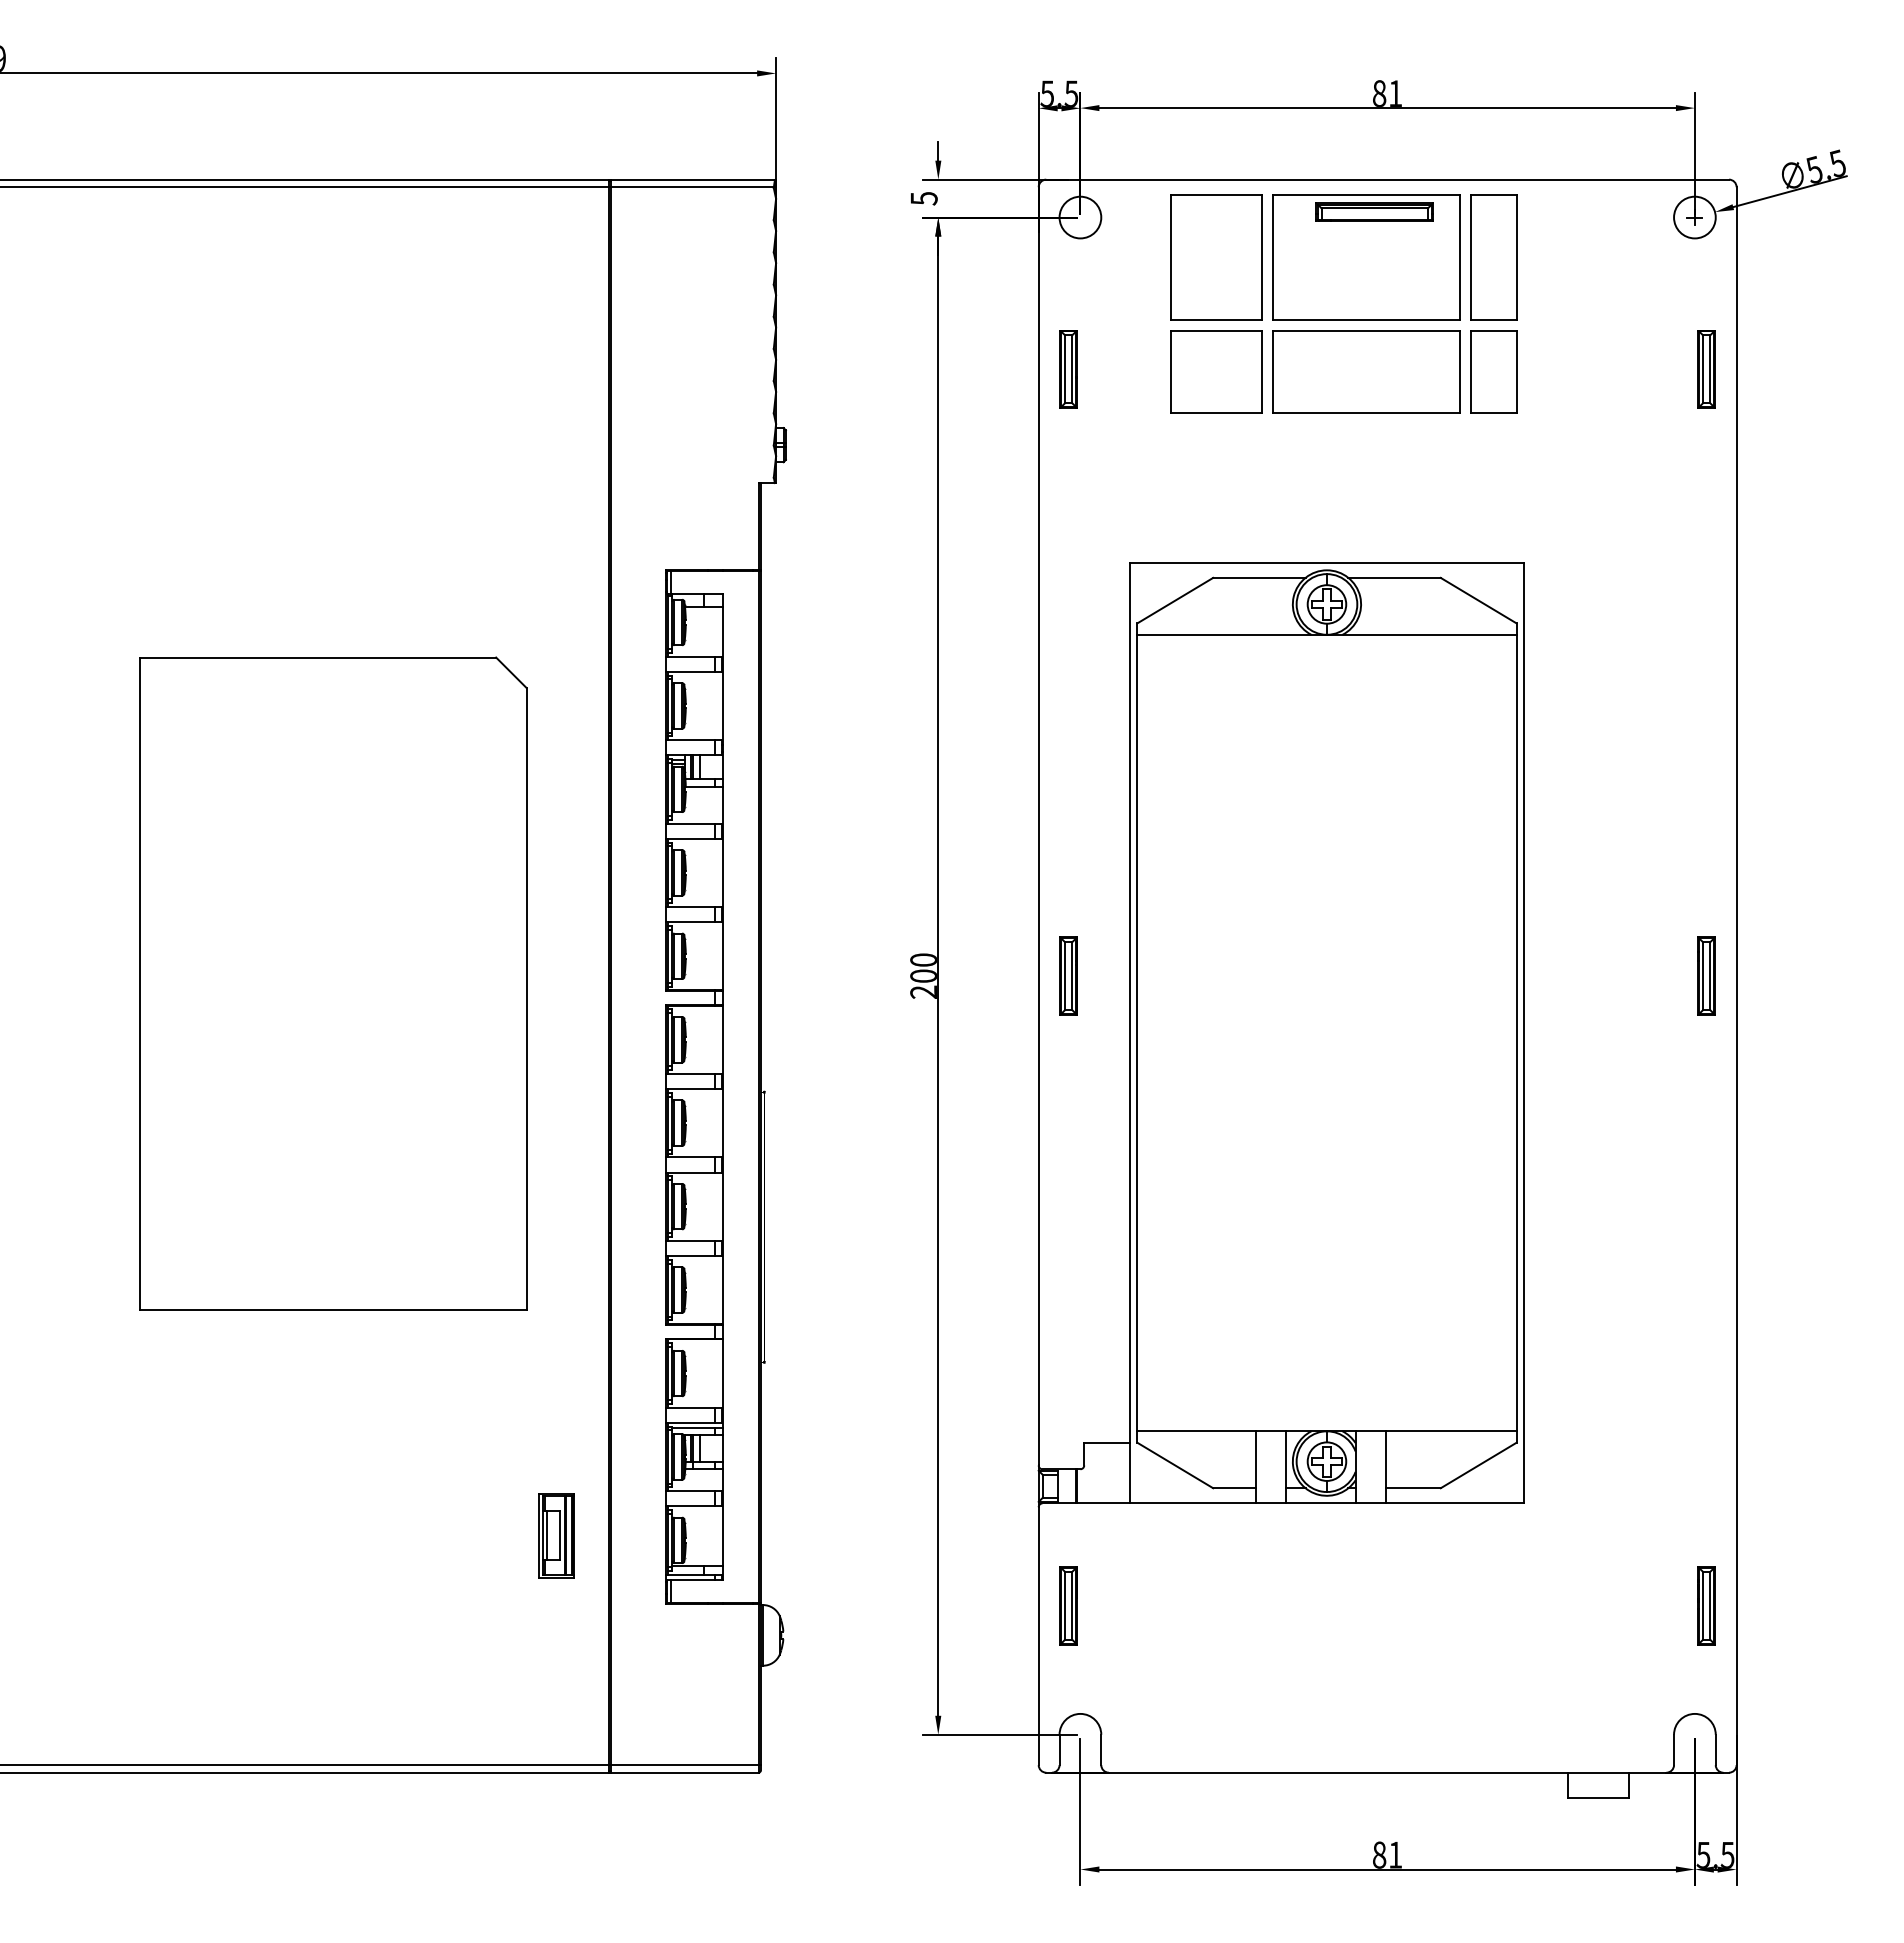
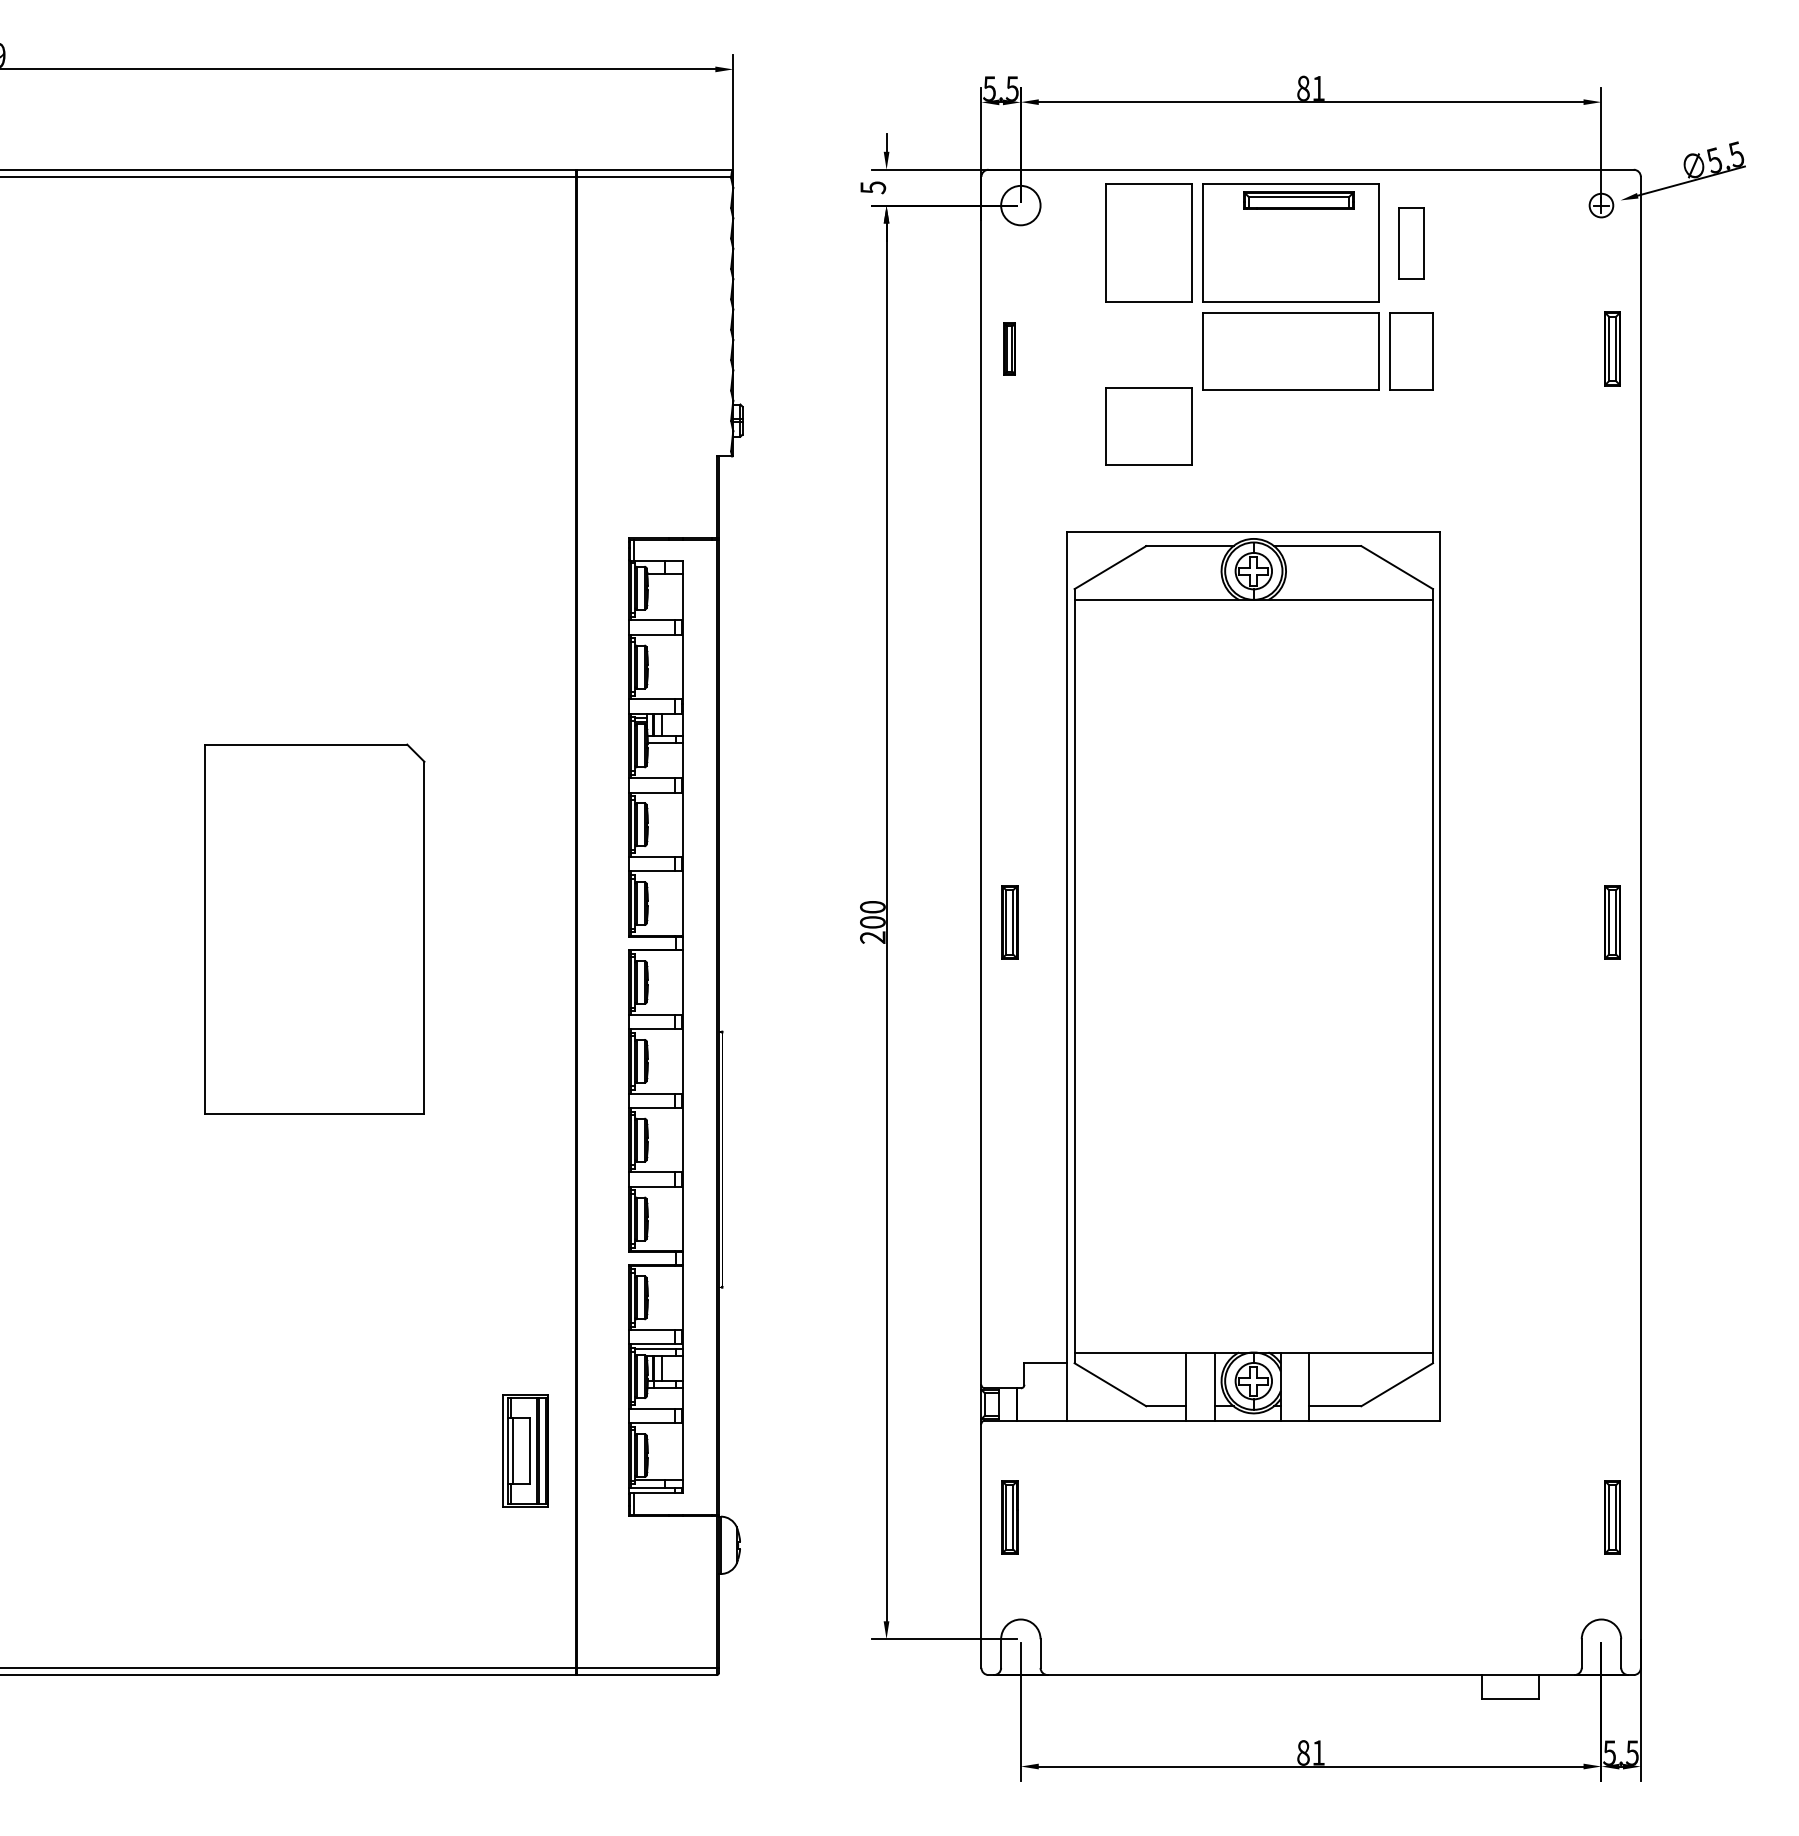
circle: (1694, 217) -> (1601, 205), size x0.6
part: (1493, 256) -> (1411, 242), size x0.6
part: (1068, 368) -> (1009, 348), size x0.7
part: (1215, 371) -> (1148, 426), moved
part: (332, 983) -> (314, 929), size x0.6
part: (556, 1535) -> (525, 1450), size x1.4

